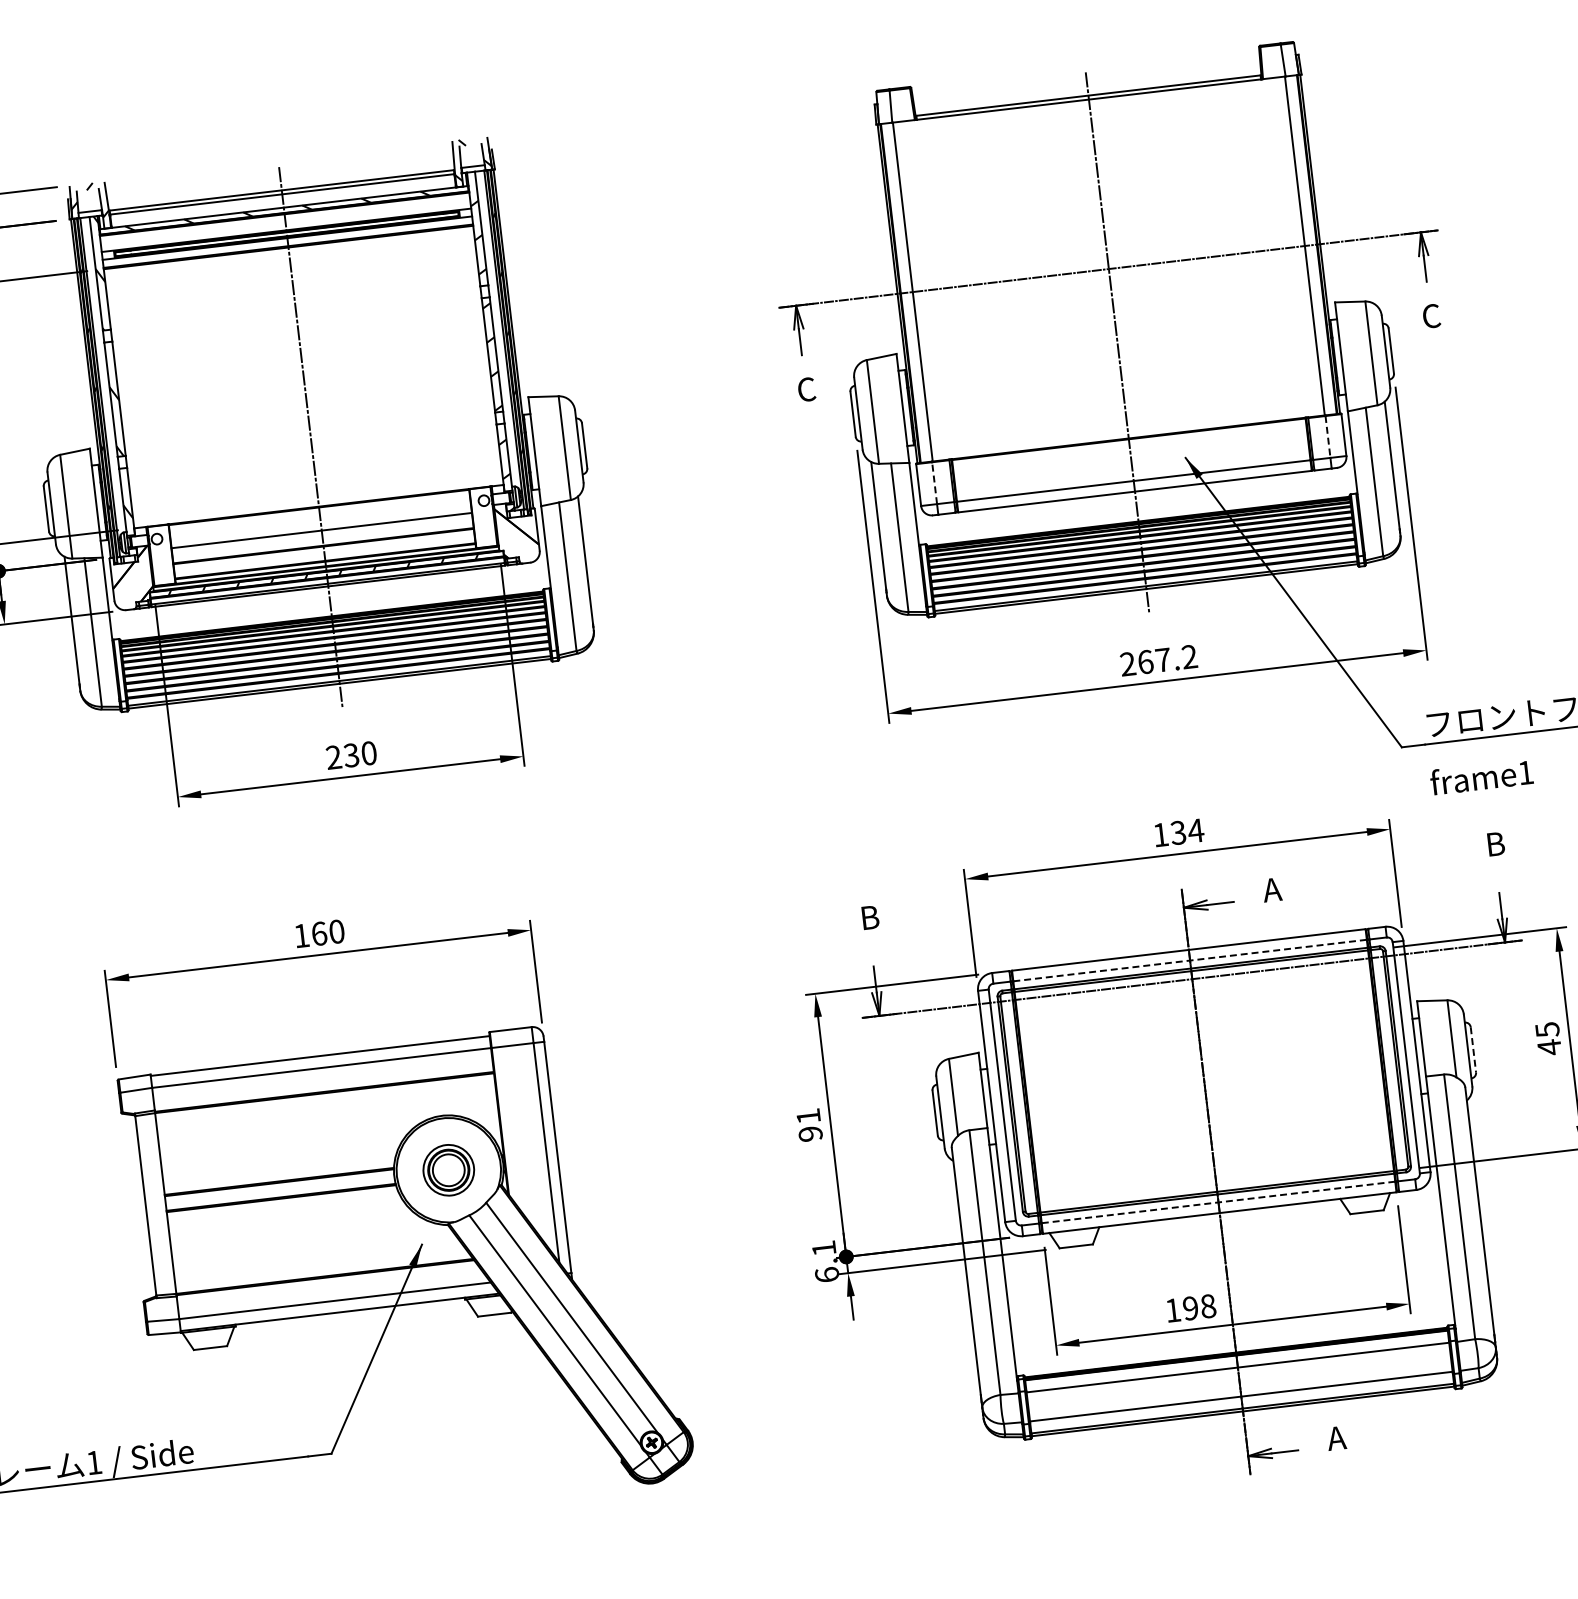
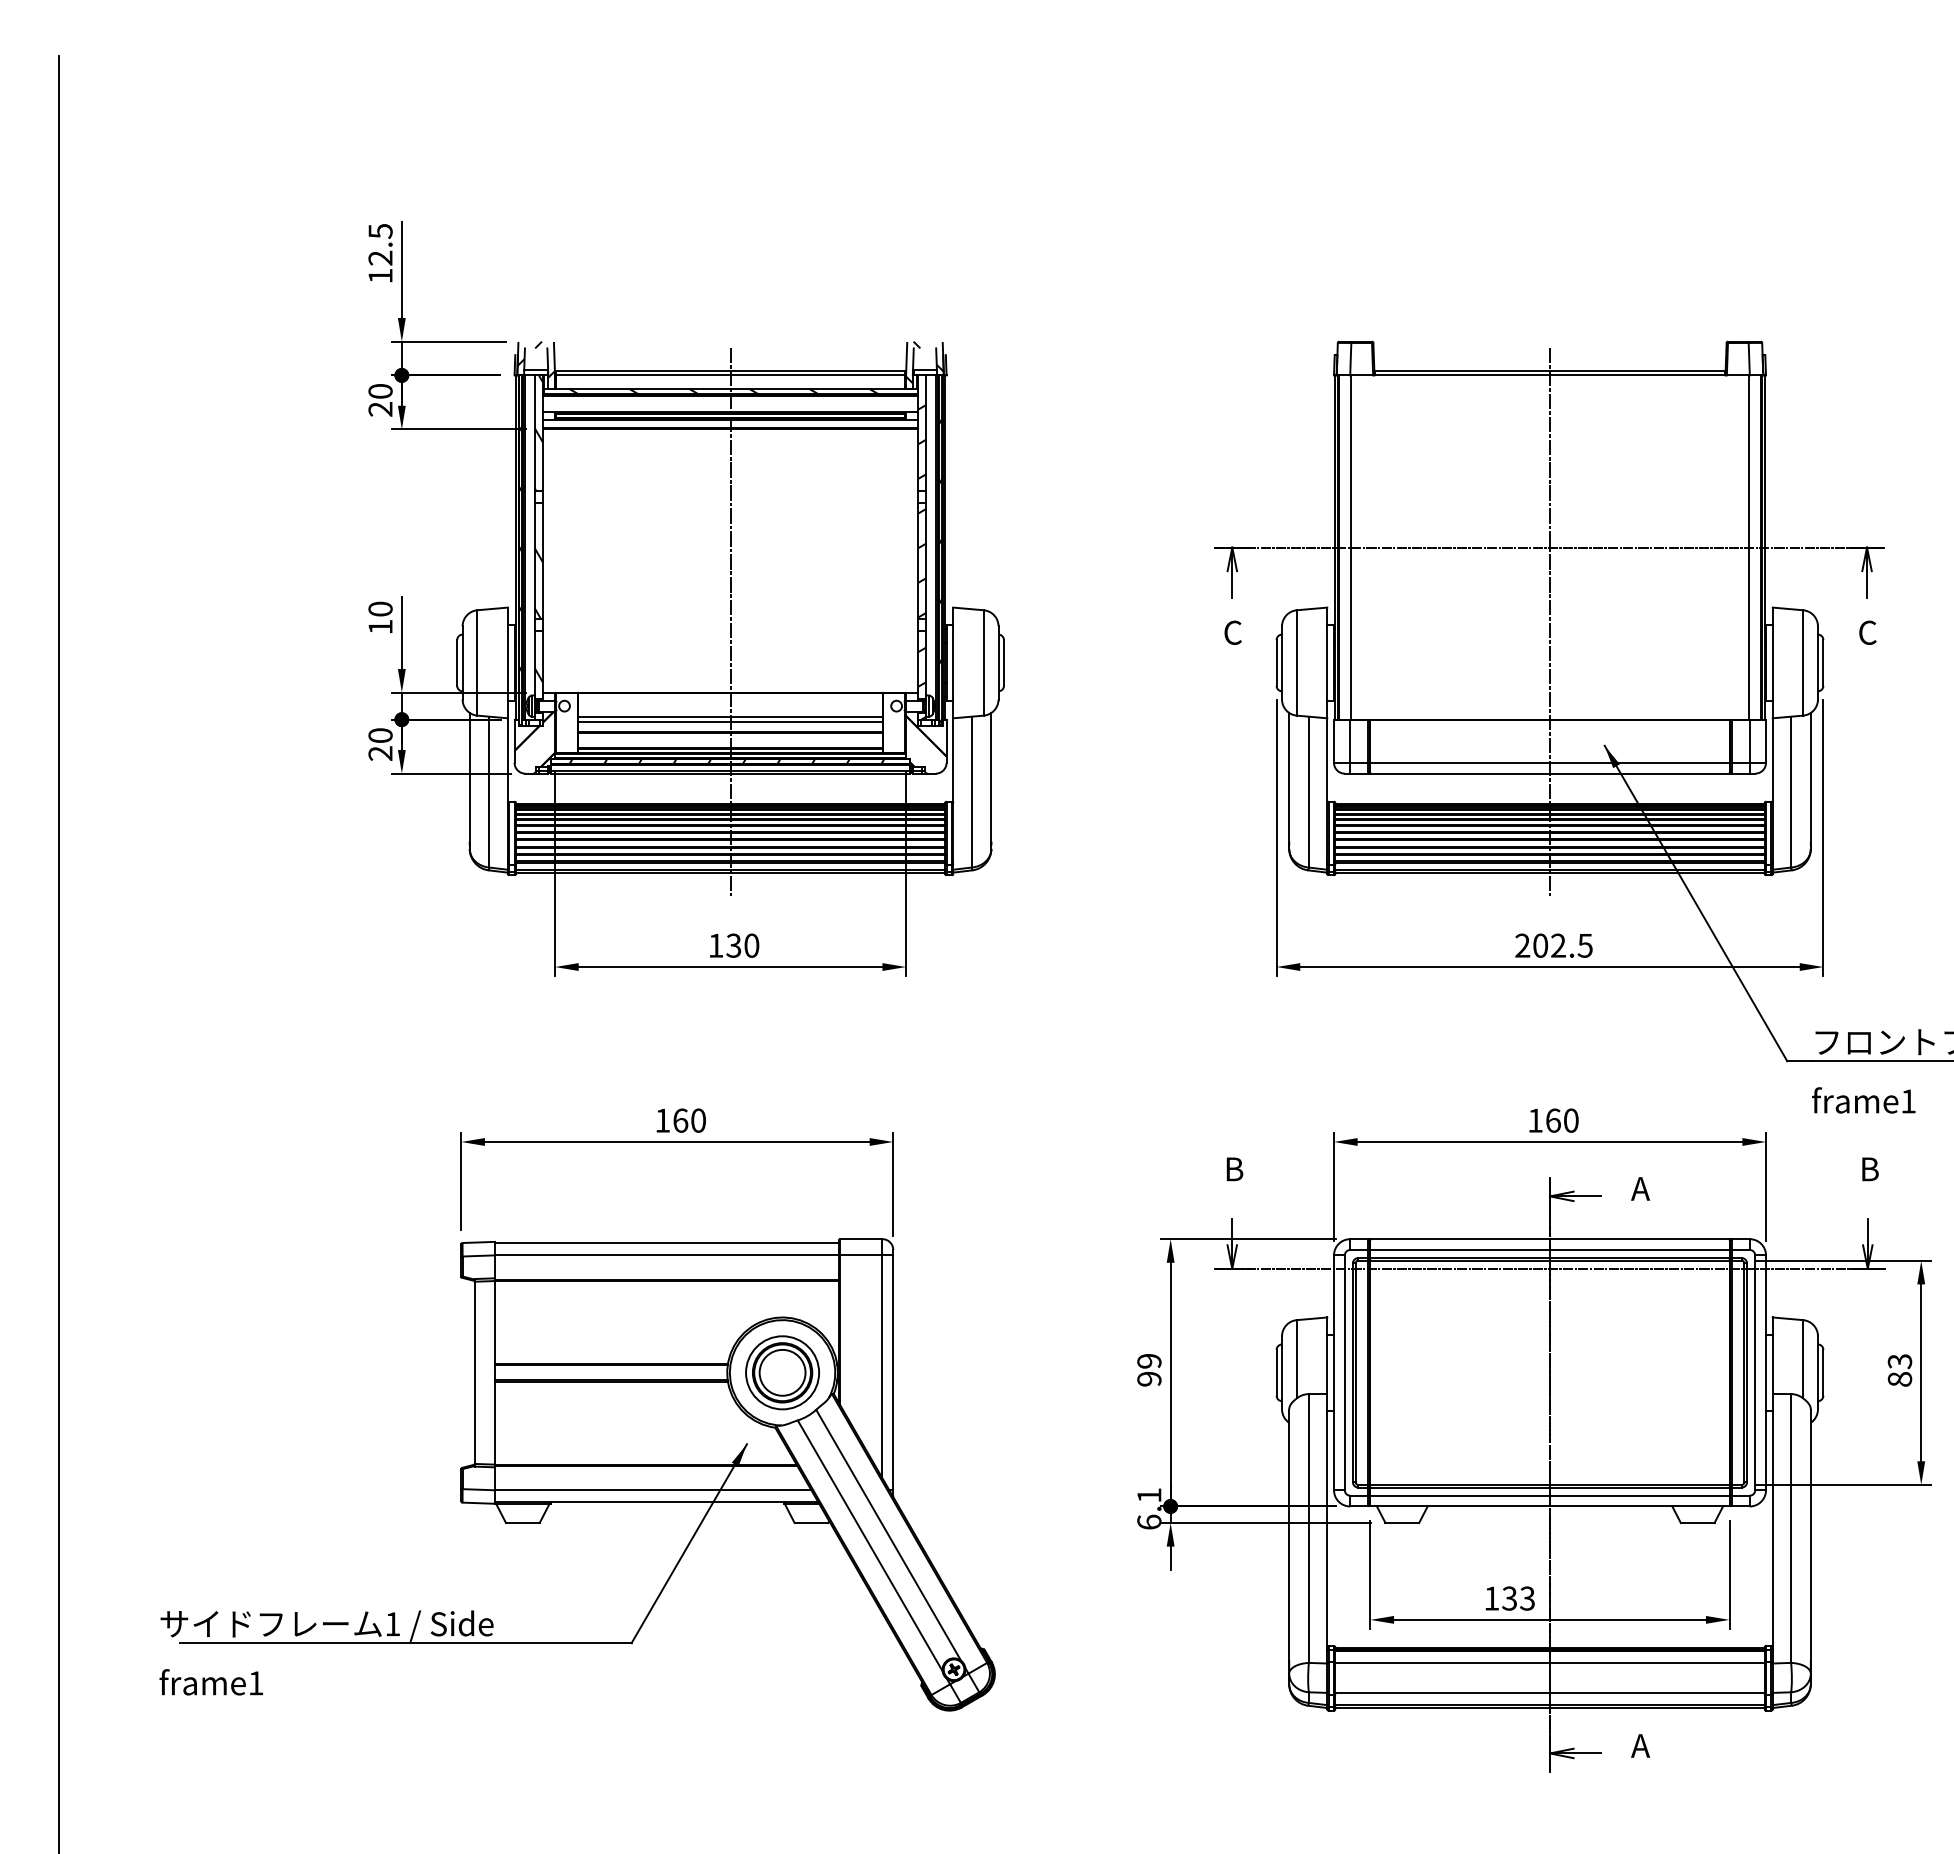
line: (1327, 437) -> (1749, 742), dashed -> solid
line: (934, 483) -> (1350, 741), dashed -> solid
line: (322, 536) -> (730, 722), added
text: (1167, 659) -> (1562, 945), 267.2 -> 202.5
text: (333, 757) -> (715, 945), 230 -> 130
text: (1187, 831) -> (1562, 1120), 134 -> 160
line: (1190, 960) -> (1550, 1249), dashed -> solid
text: (1548, 1038) -> (1899, 1370), 45 -> 83
line: (1473, 1049) -> (1823, 1372), dashed -> solid
text: (808, 1116) -> (1149, 1361), 91 -> 99
part: (448, 1169) -> (782, 1372), size x1.43
line: (1218, 1202) -> (1550, 1495), dashed -> solid
text: (1199, 1307) -> (1518, 1598), 198 -> 133

